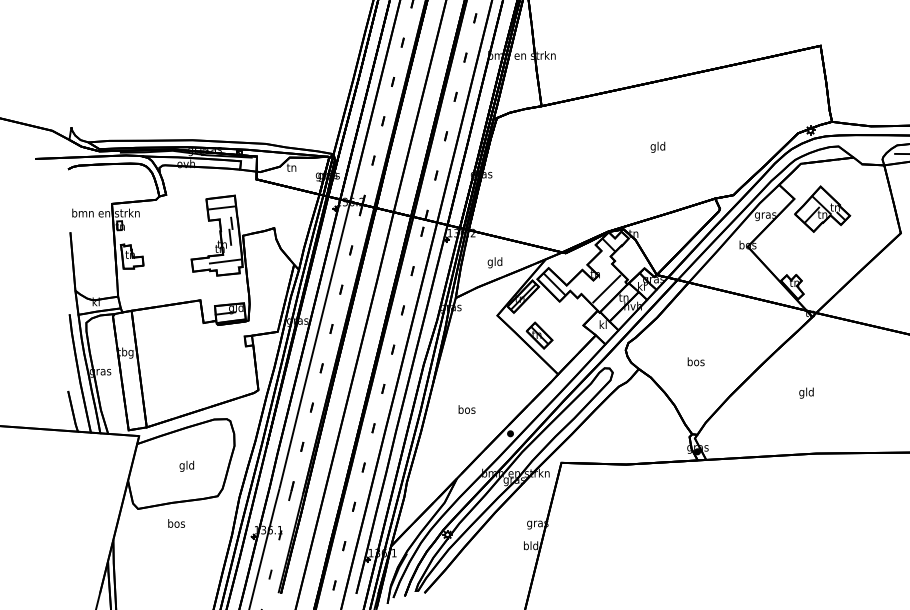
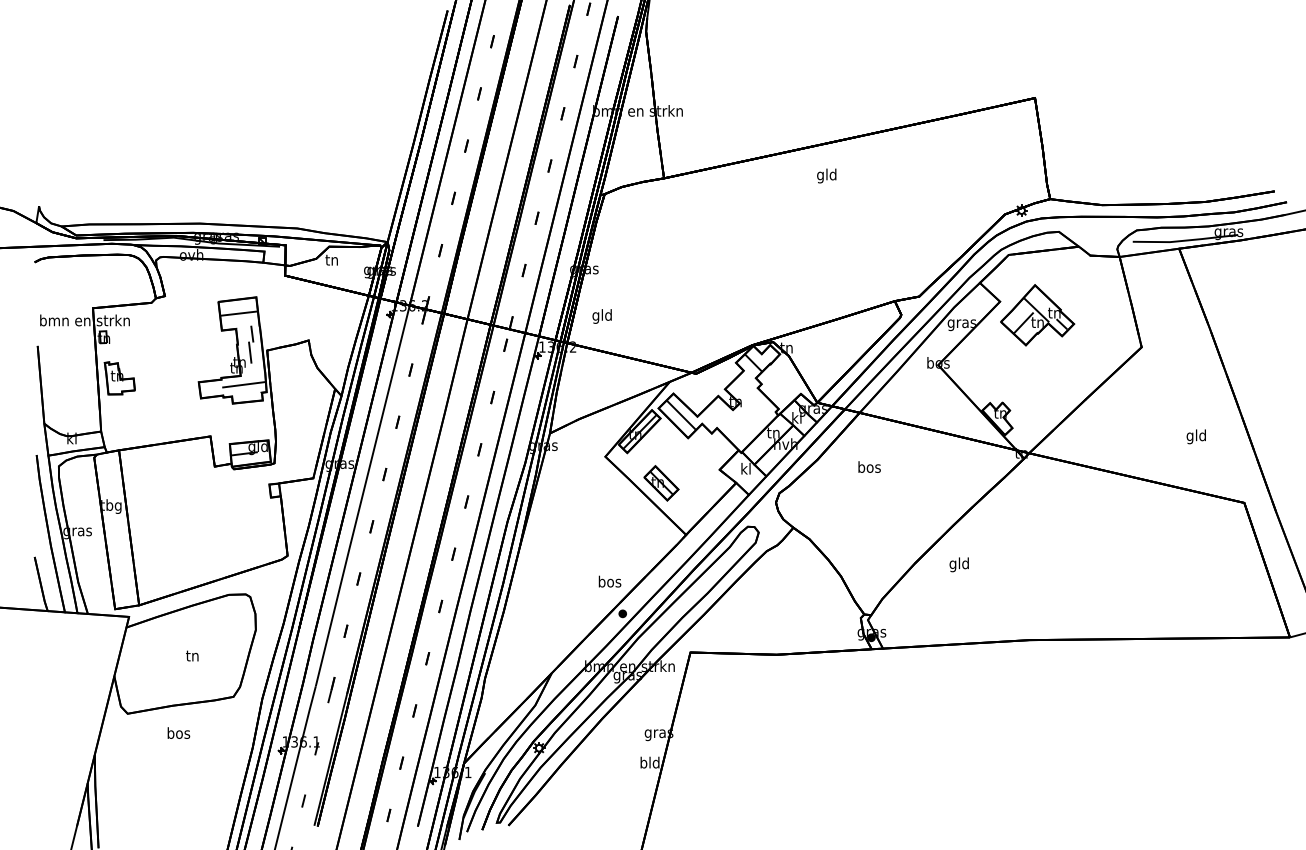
text: (657, 146) -> (826, 175), moved
text: (494, 262) -> (601, 316), moved
line: (606, 289) -> (750, 421), removed
text: (696, 361) -> (869, 466), moved
text: (805, 392) -> (958, 564), moved
text: (466, 409) -> (609, 581), moved
text: (186, 465) -> (192, 656), gld -> tn

